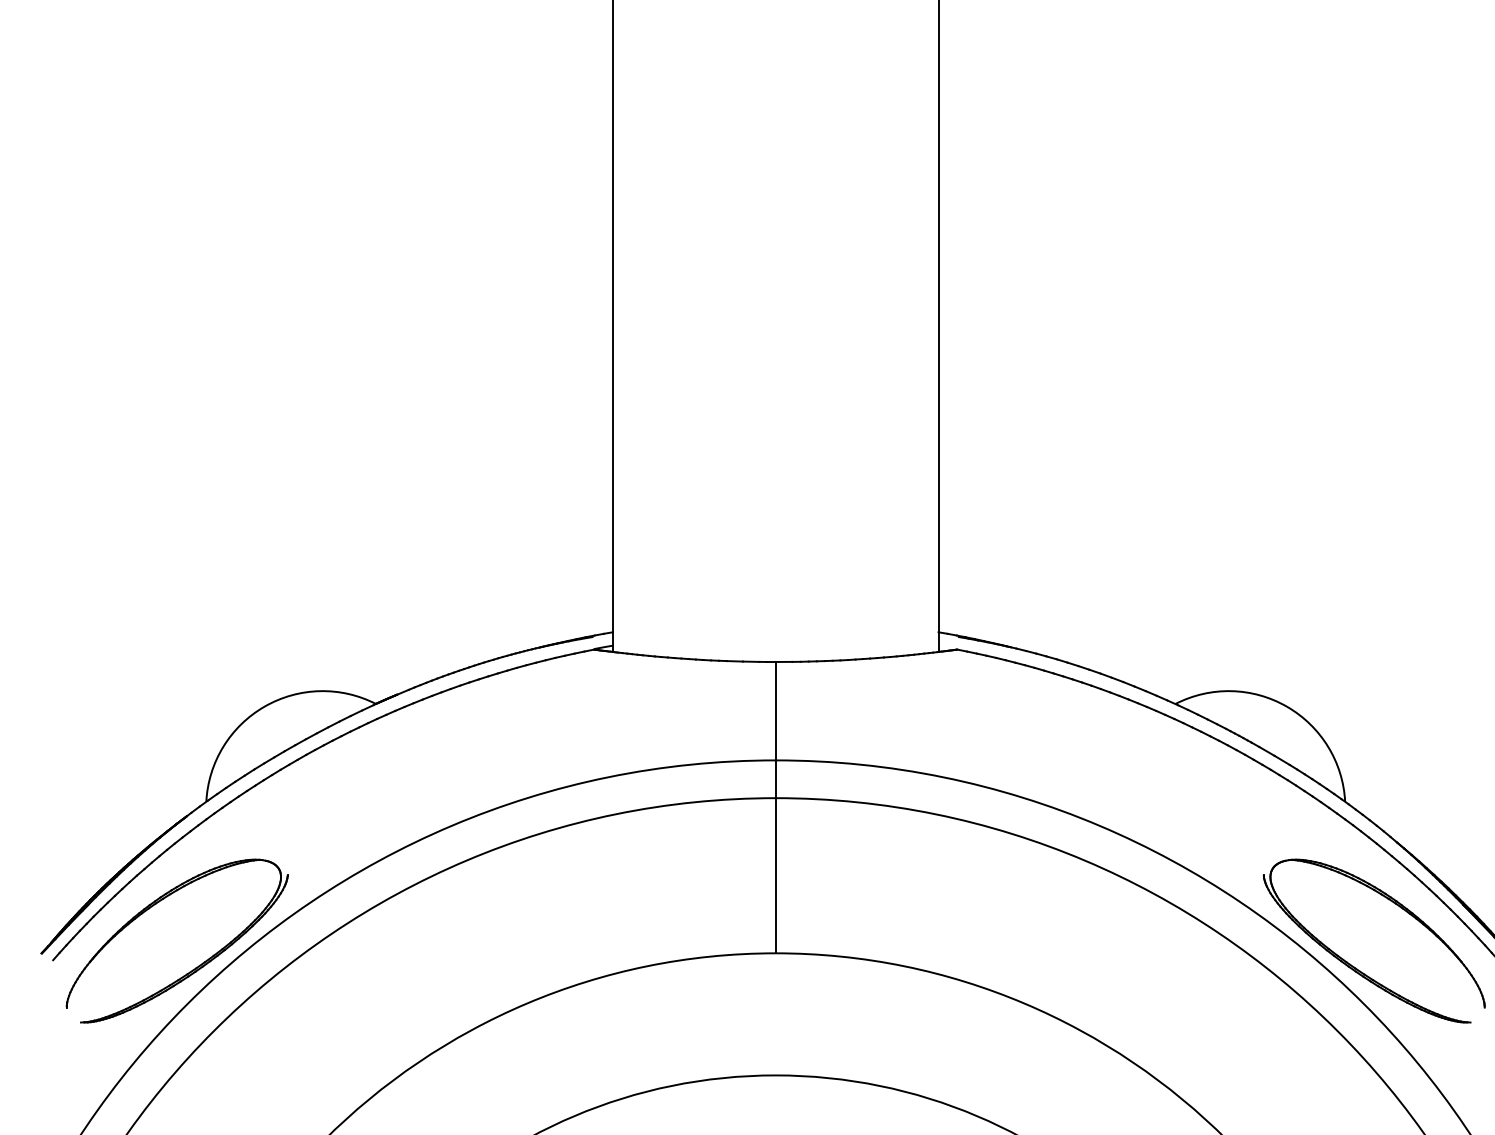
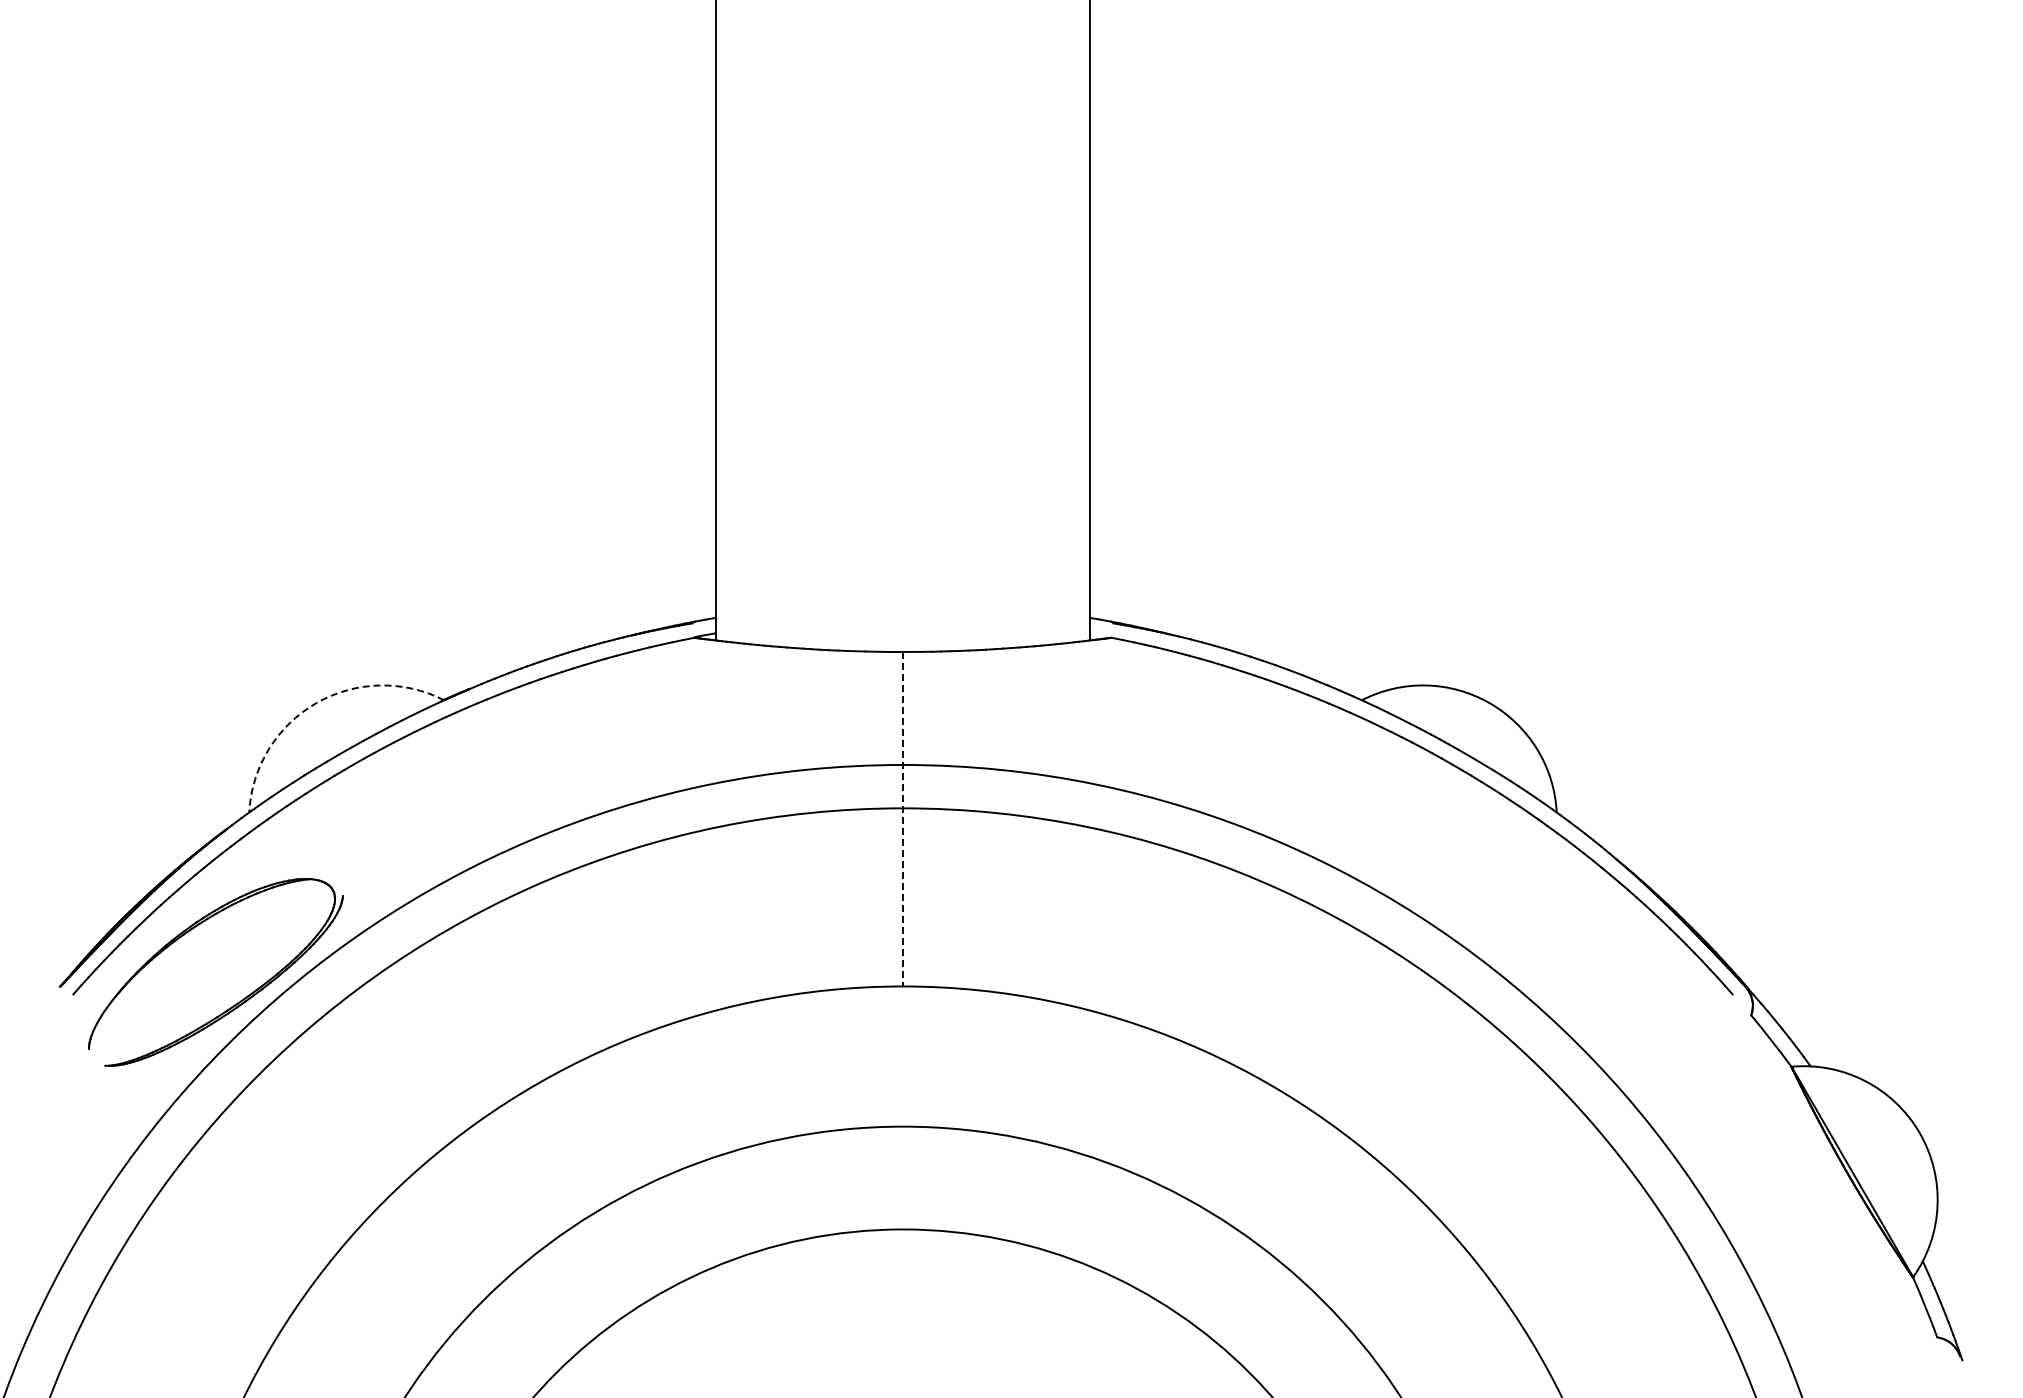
arc: (264, 706) -> (316, 703), solid -> dashed
line: (776, 807) -> (903, 819), solid -> dashed
part: (1355, 967) -> (1568, 1002), removed

